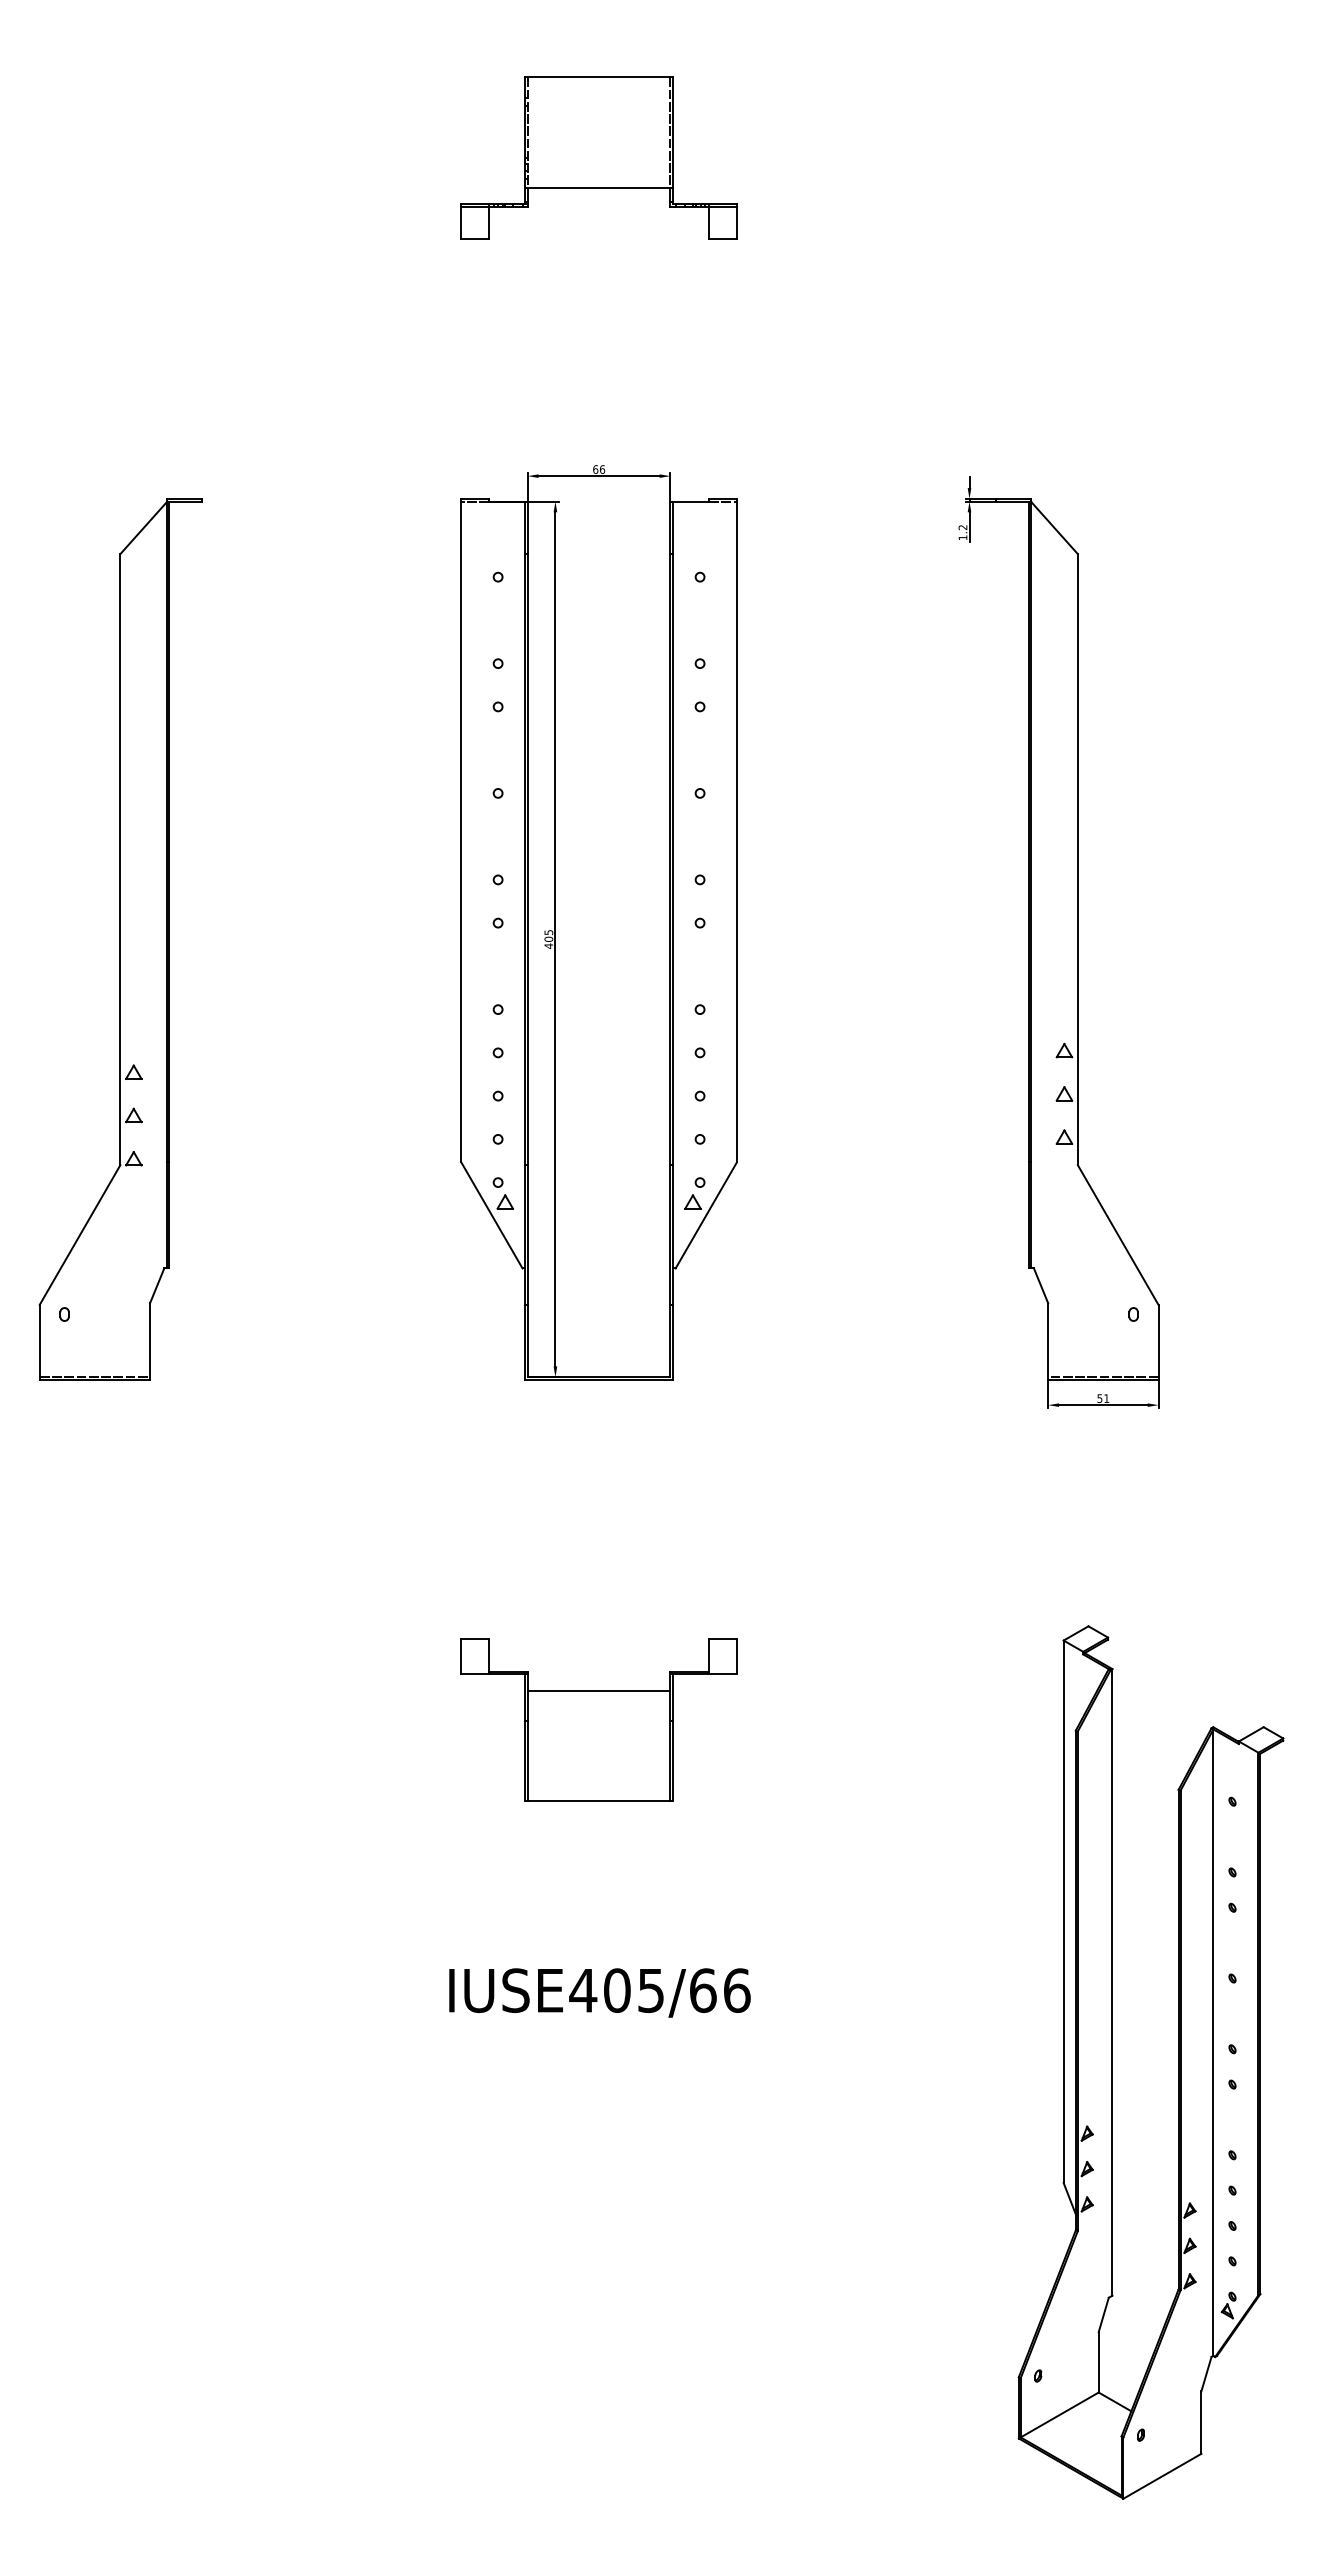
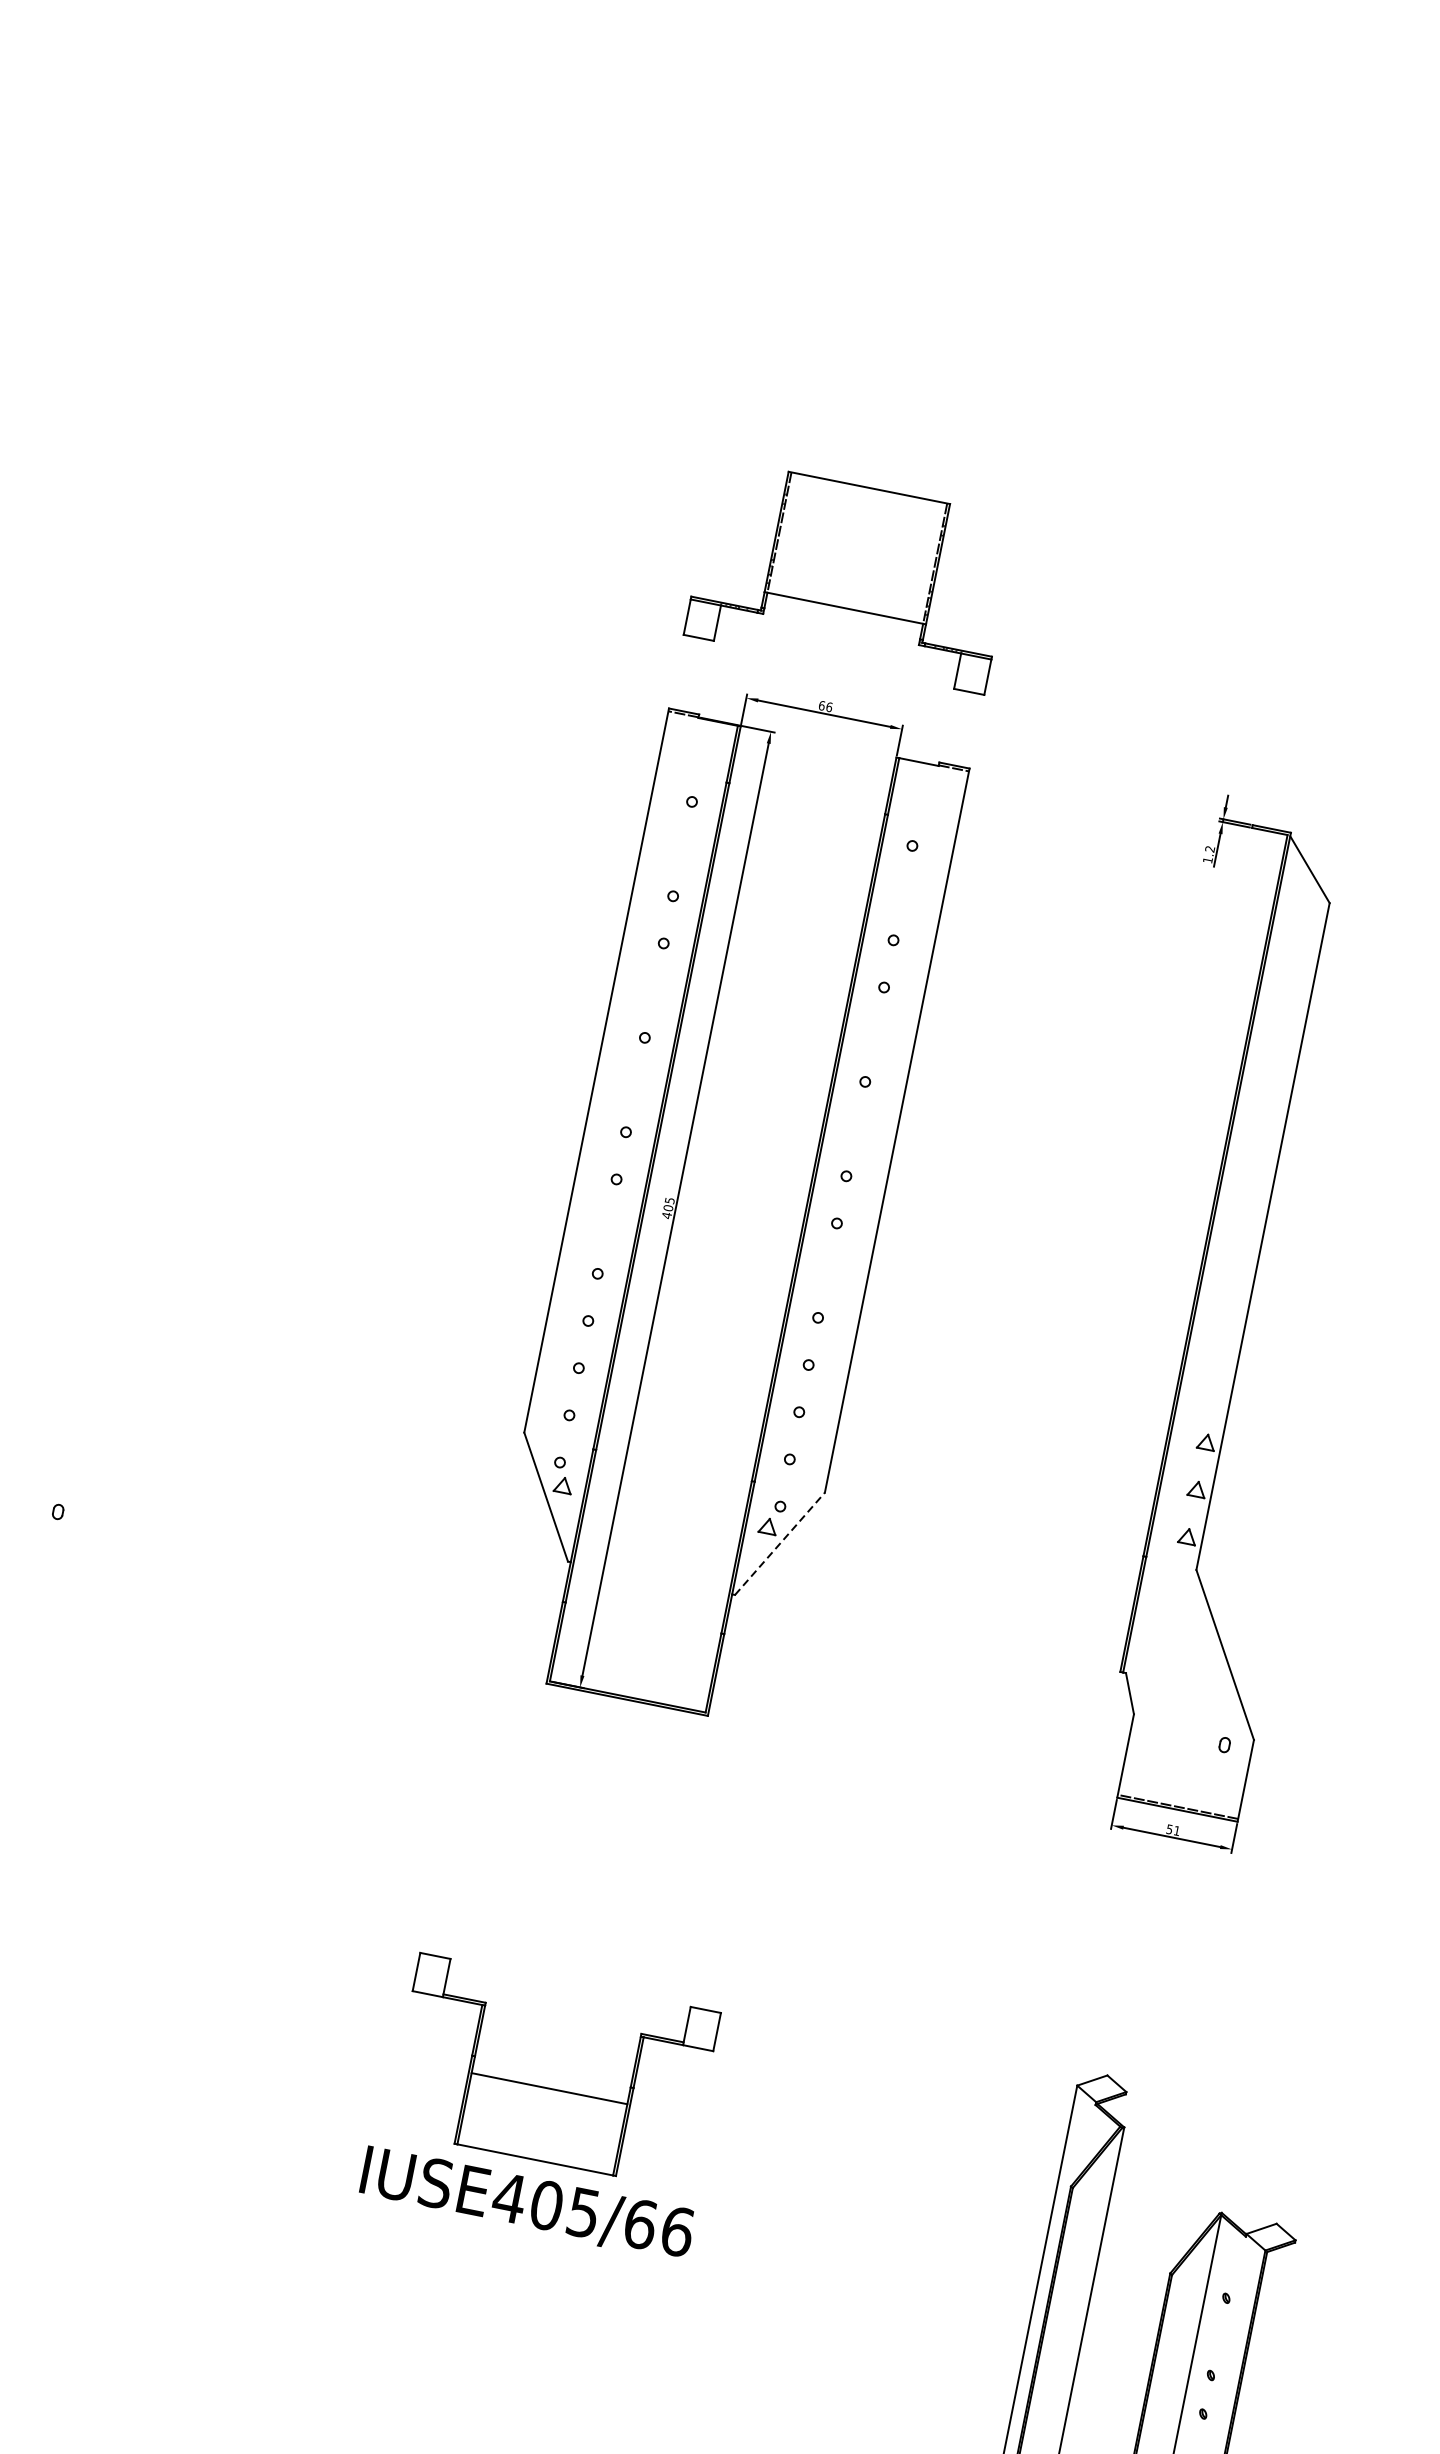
part: (598, 157) -> (851, 575), moved
part: (120, 939) -> (200, 1114), removed
line: (706, 1215) -> (780, 1543), solid -> dashed
line: (598, 1691) -> (548, 2088), moved
text: (599, 1992) -> (526, 2203), moved

